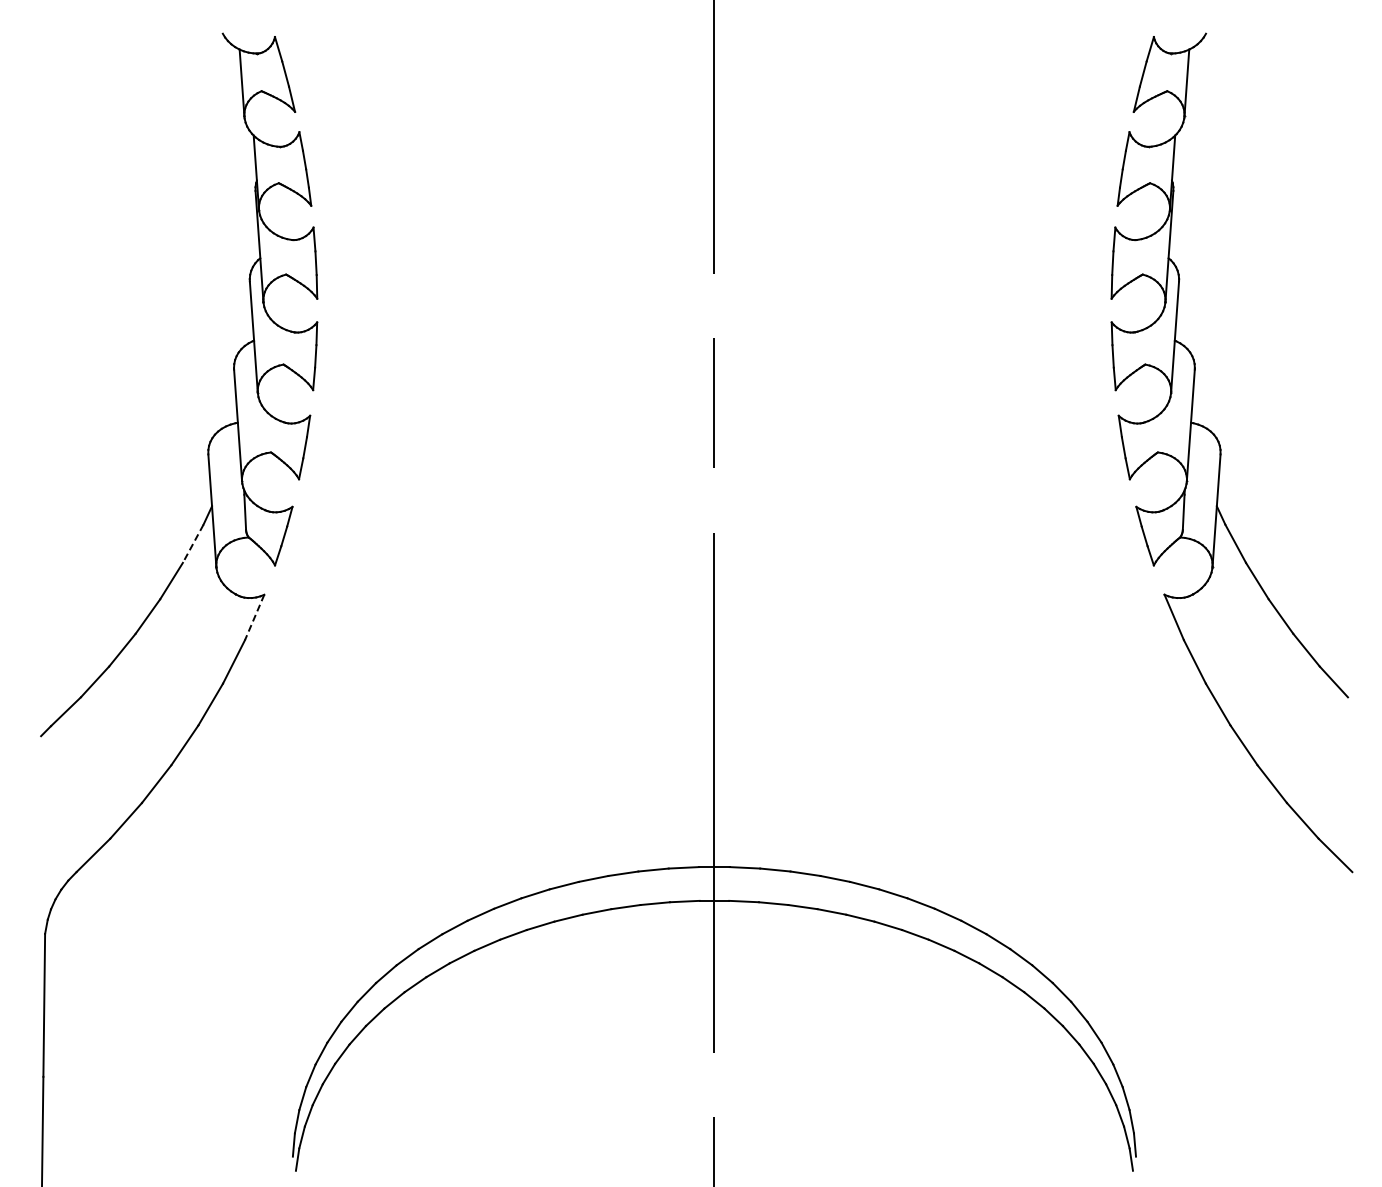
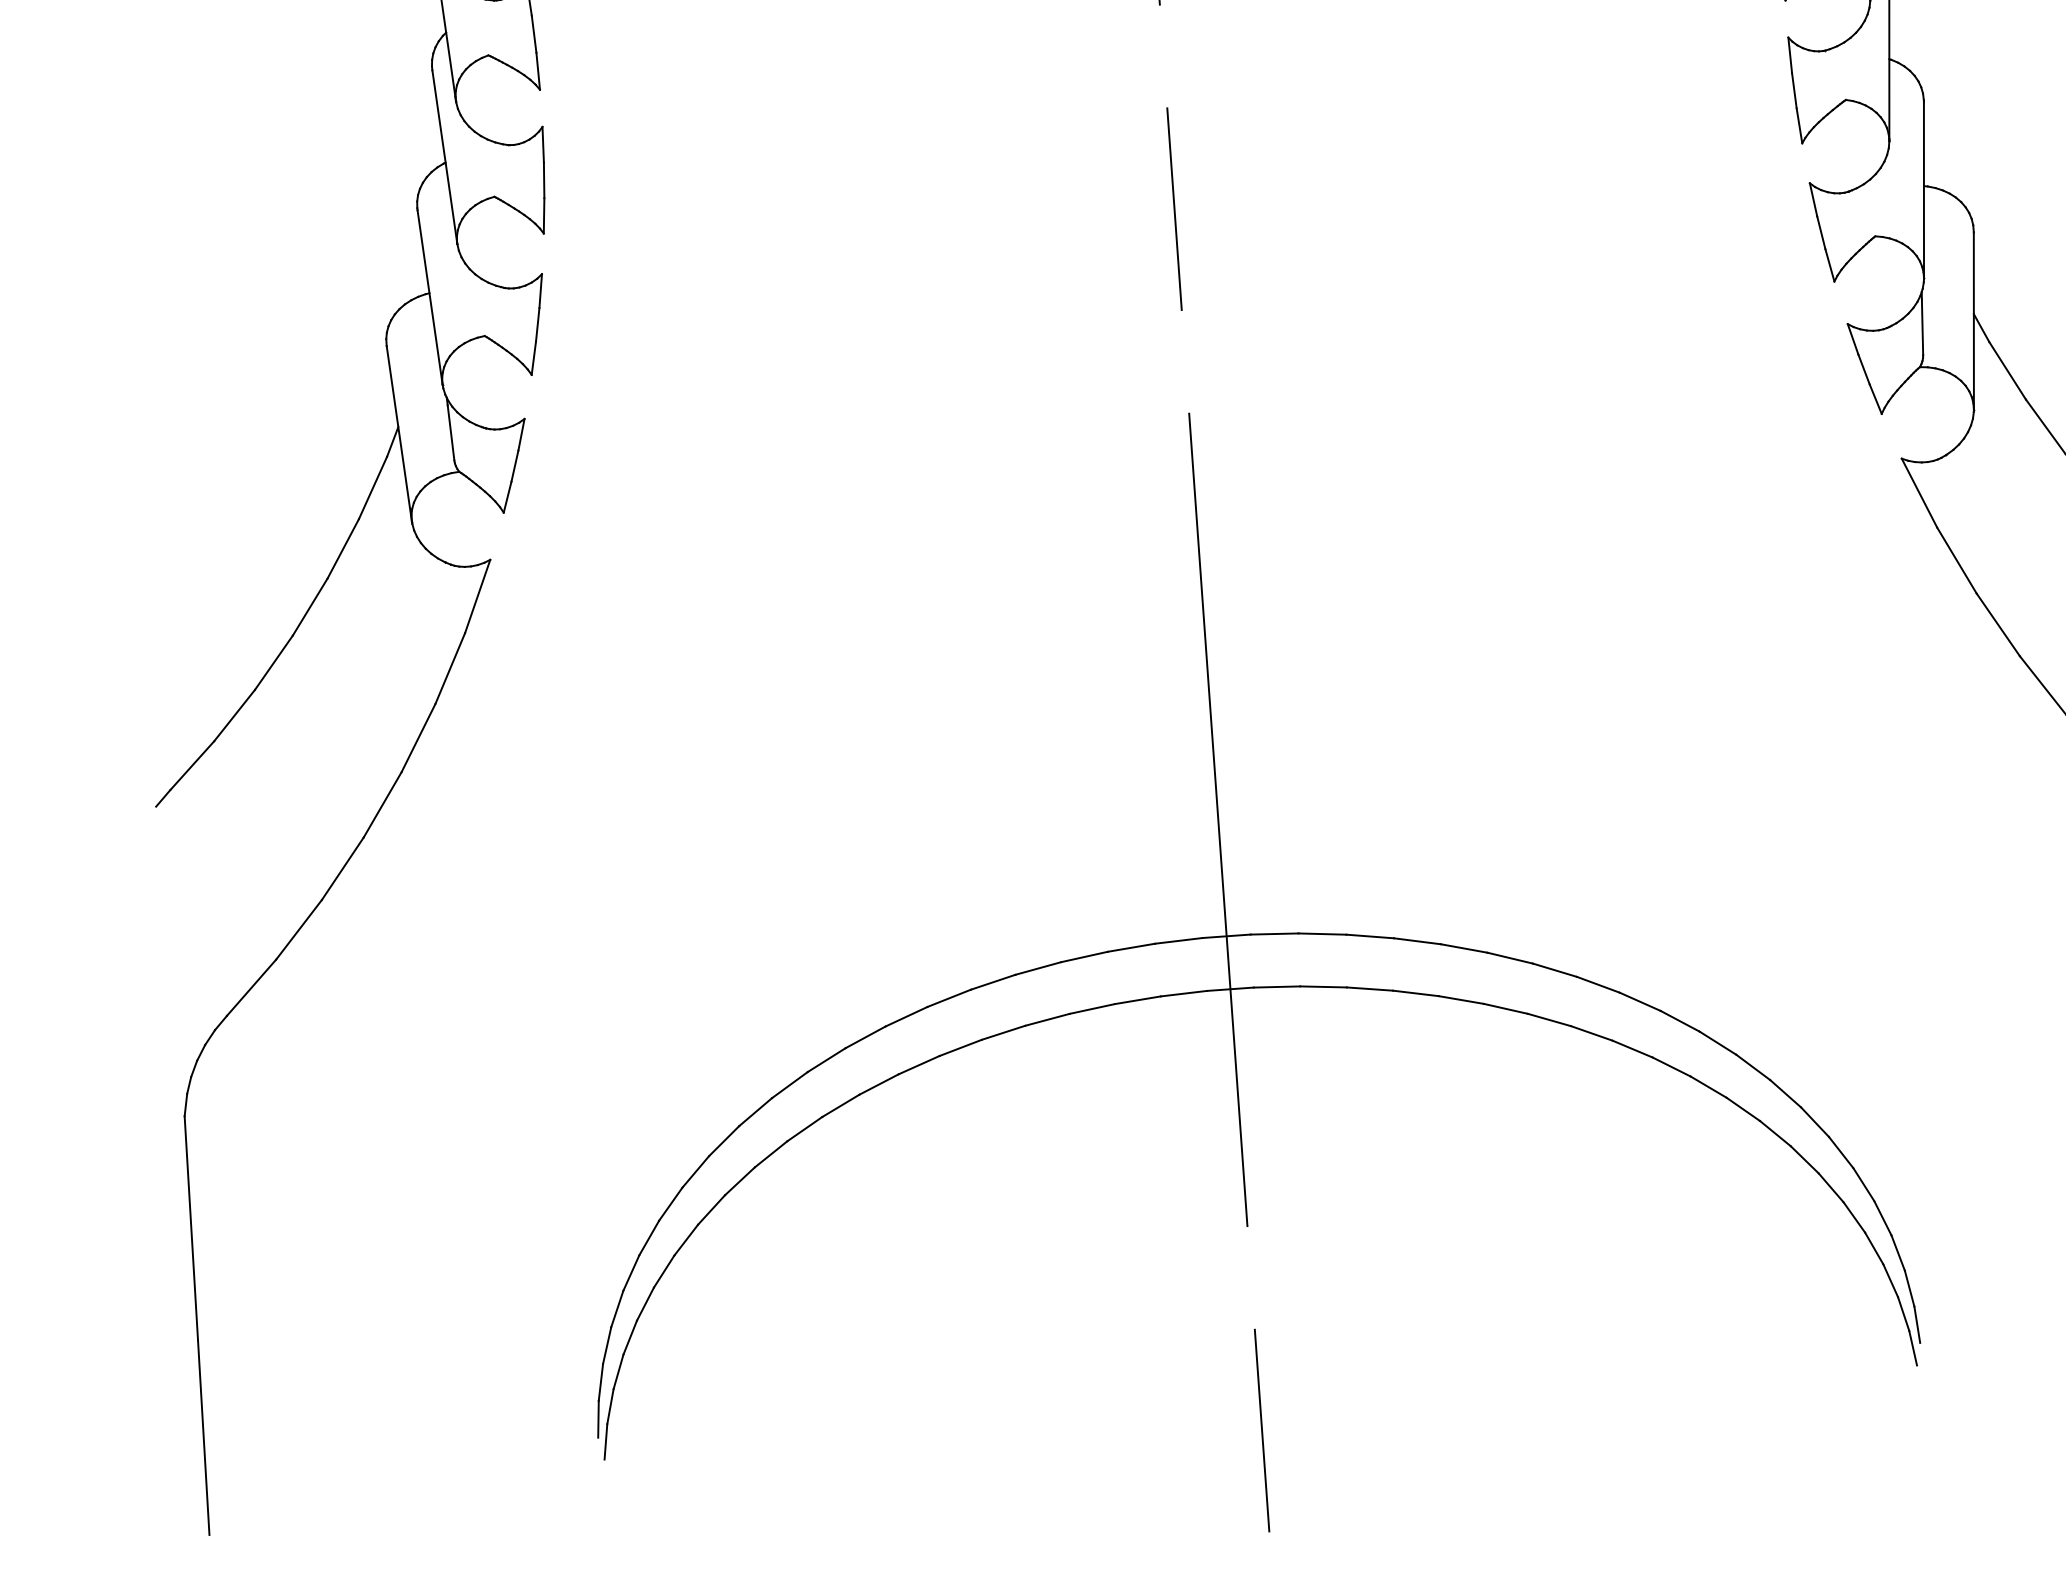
line: (193, 543) -> (373, 487), dashed -> solid
line: (254, 617) -> (477, 596), dashed -> solid

